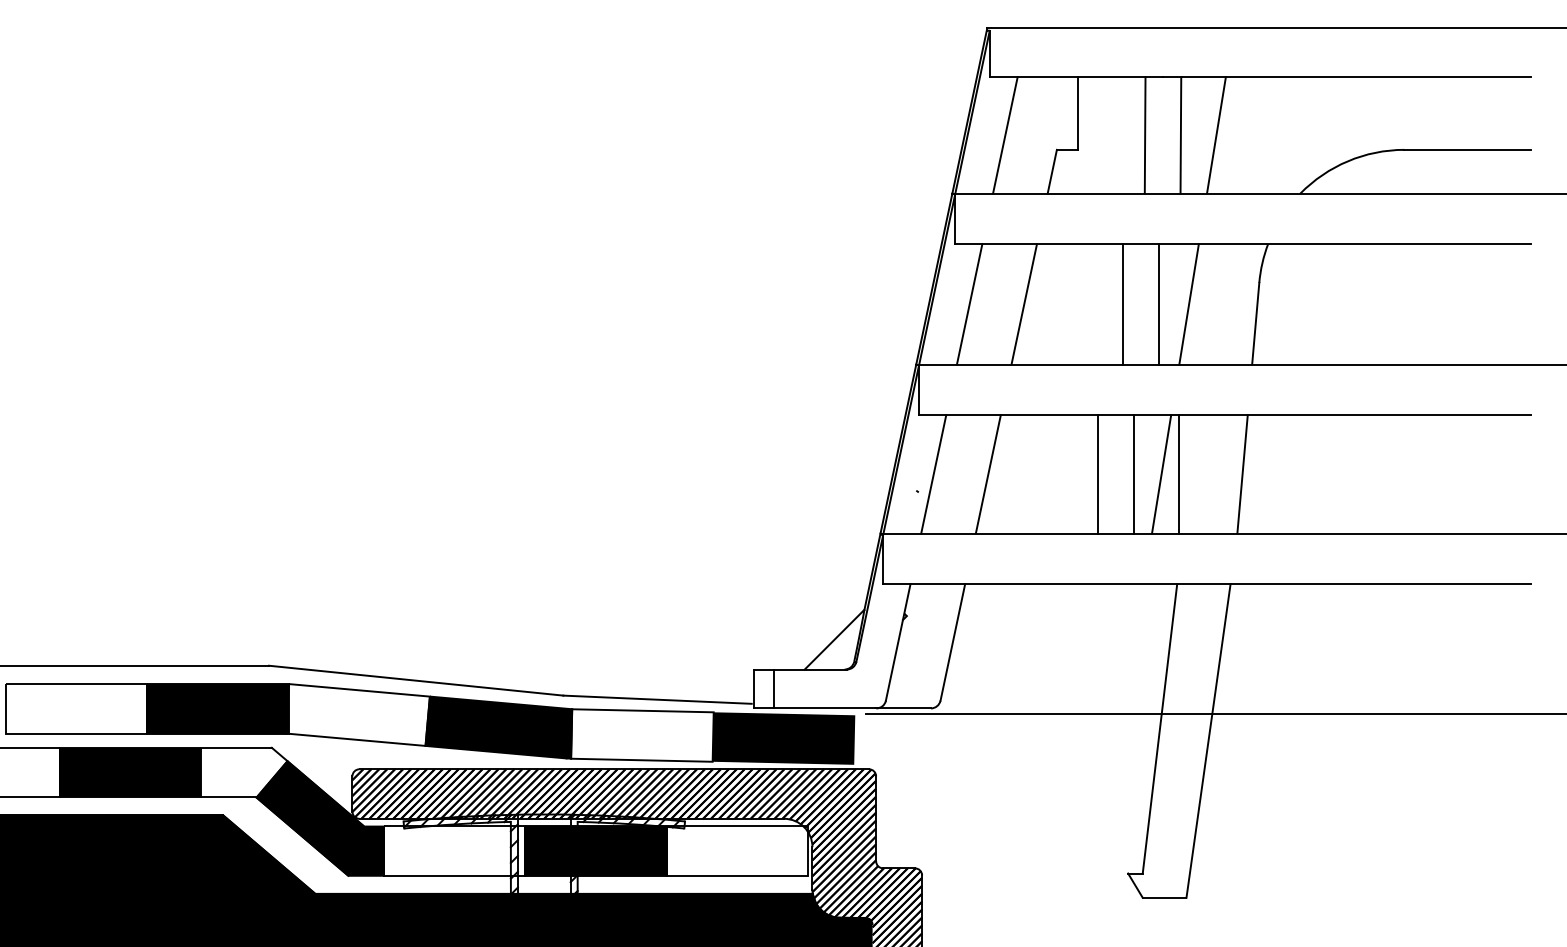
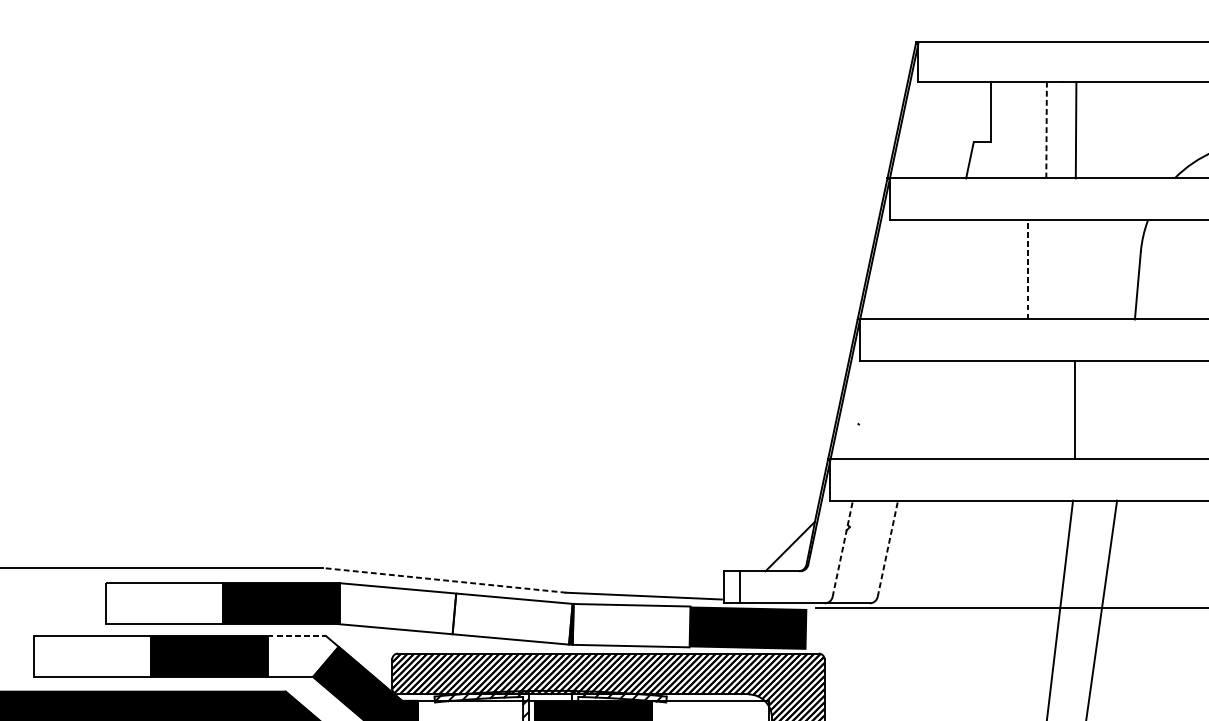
line: (1145, 134) -> (1046, 129), solid -> dashed
line: (1005, 135) -> (931, 130), removed
line: (1216, 135) -> (1105, 130), removed
line: (1123, 303) -> (1028, 269), solid -> dashed
line: (969, 304) -> (901, 269), removed
line: (1024, 304) -> (947, 269), removed
line: (1158, 304) -> (1057, 269), removed
line: (1188, 304) -> (1082, 269), removed
line: (933, 474) -> (871, 410), removed
line: (987, 474) -> (916, 410), removed
line: (1097, 474) -> (1007, 410), removed
line: (1133, 474) -> (1036, 410), removed
line: (1161, 474) -> (1060, 410), removed
line: (1242, 474) -> (1126, 410), removed
line: (898, 642) -> (843, 548), solid -> dashed
line: (952, 642) -> (887, 548), solid -> dashed
line: (416, 680) -> (445, 580), solid -> dashed
fill: (497, 727) -> (512, 619), removed
line: (237, 747) -> (297, 635), solid -> dashed

